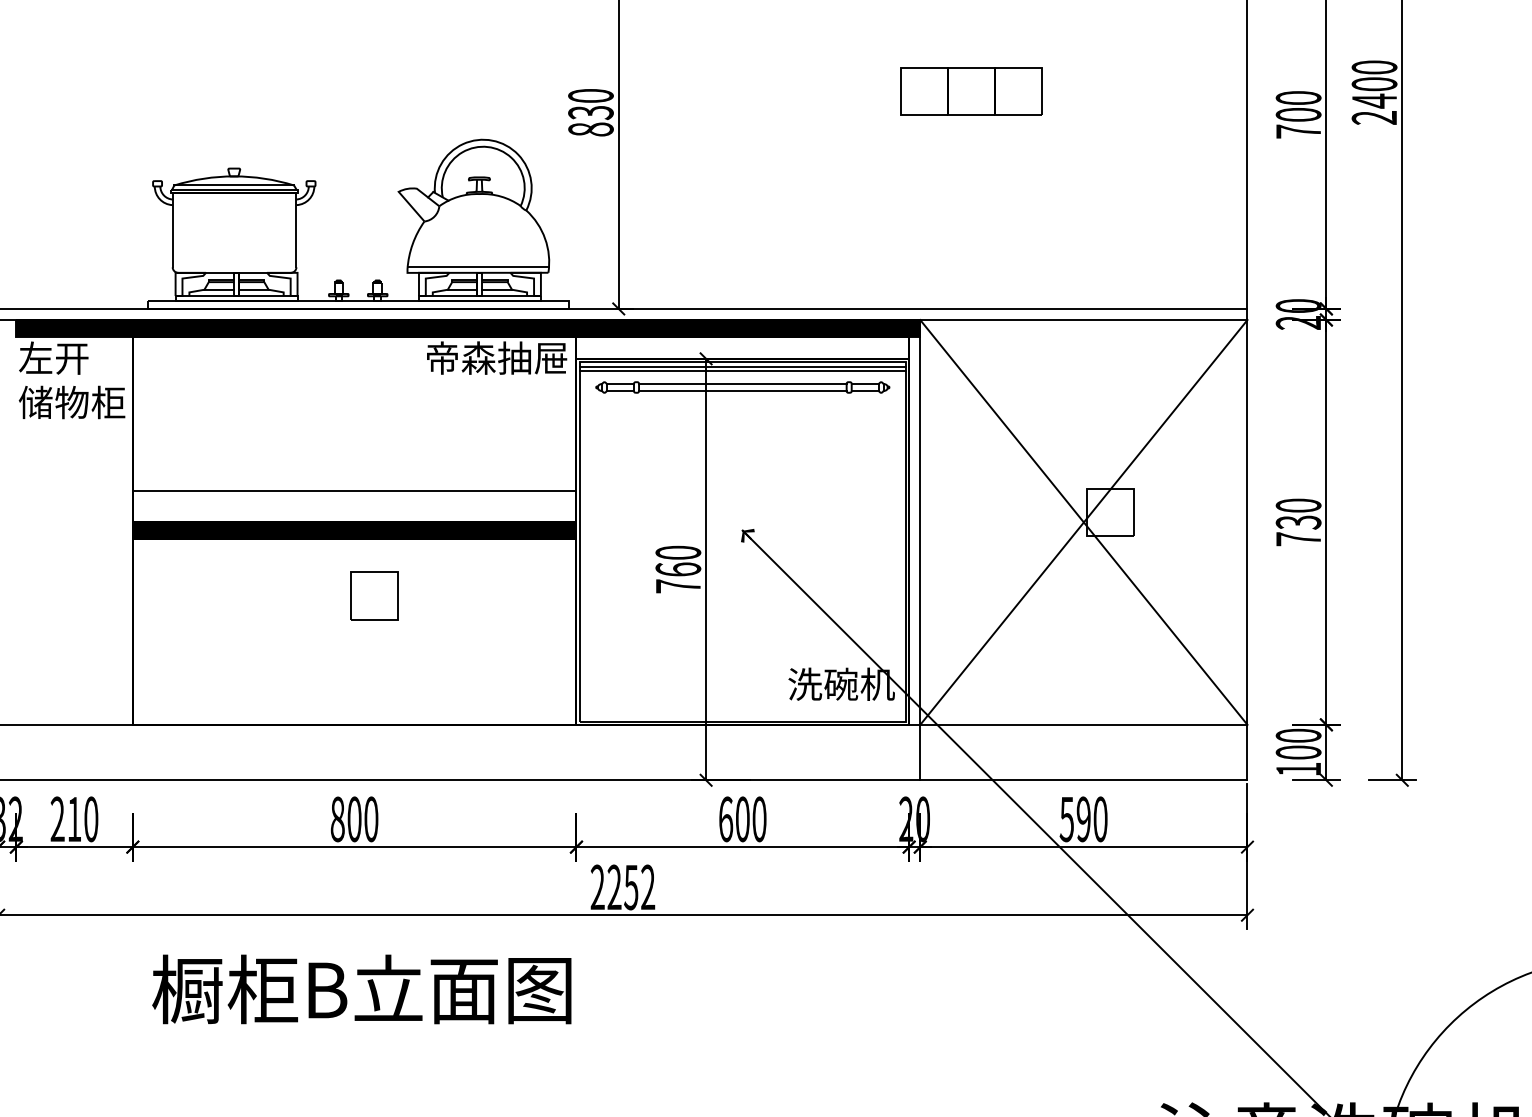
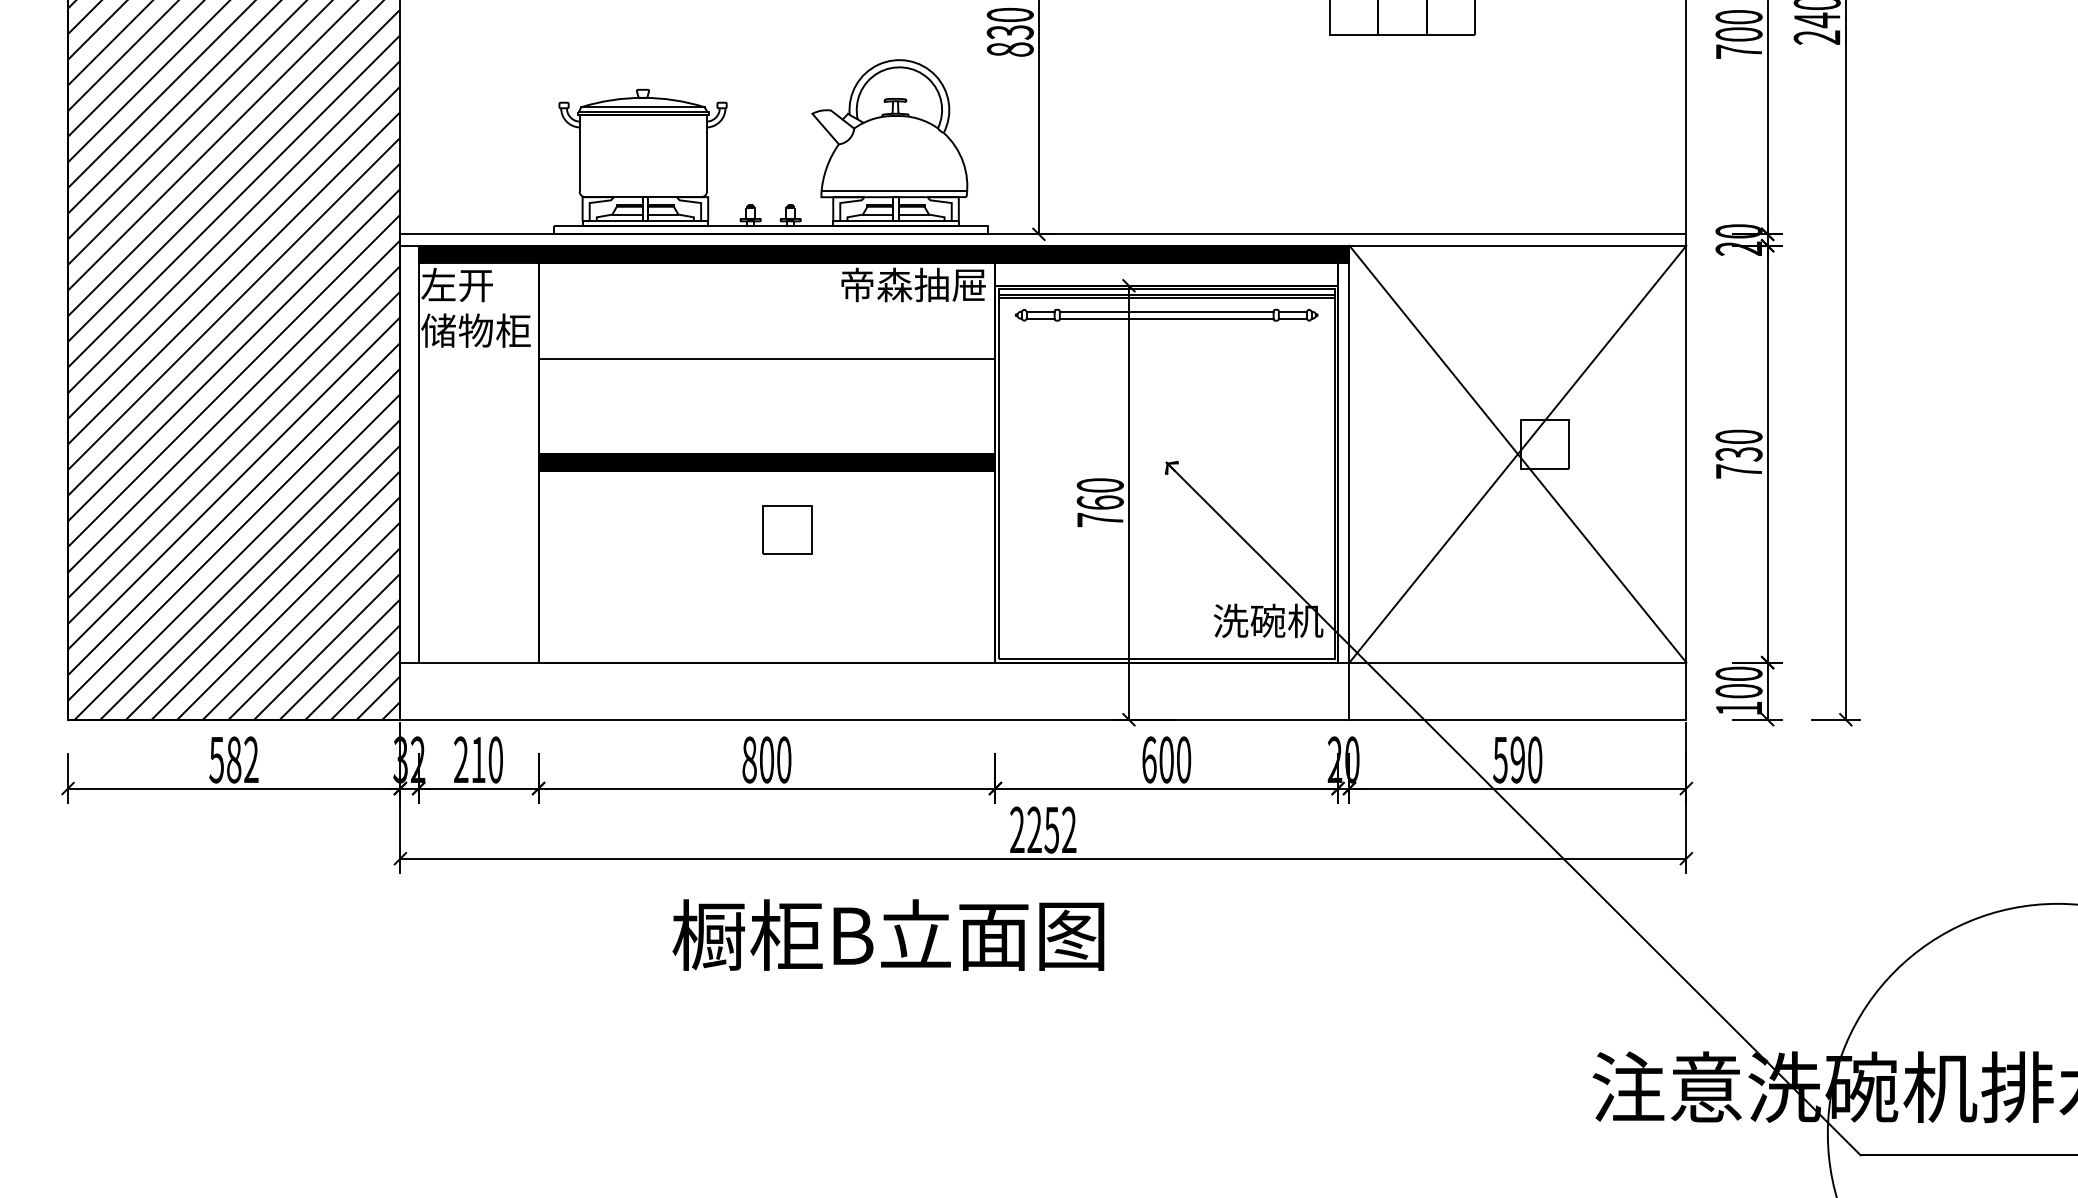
line: (354, 490) -> (766, 358), moved
line: (16, 521) -> (418, 453), added
text: (361, 988) -> (888, 934), moved

